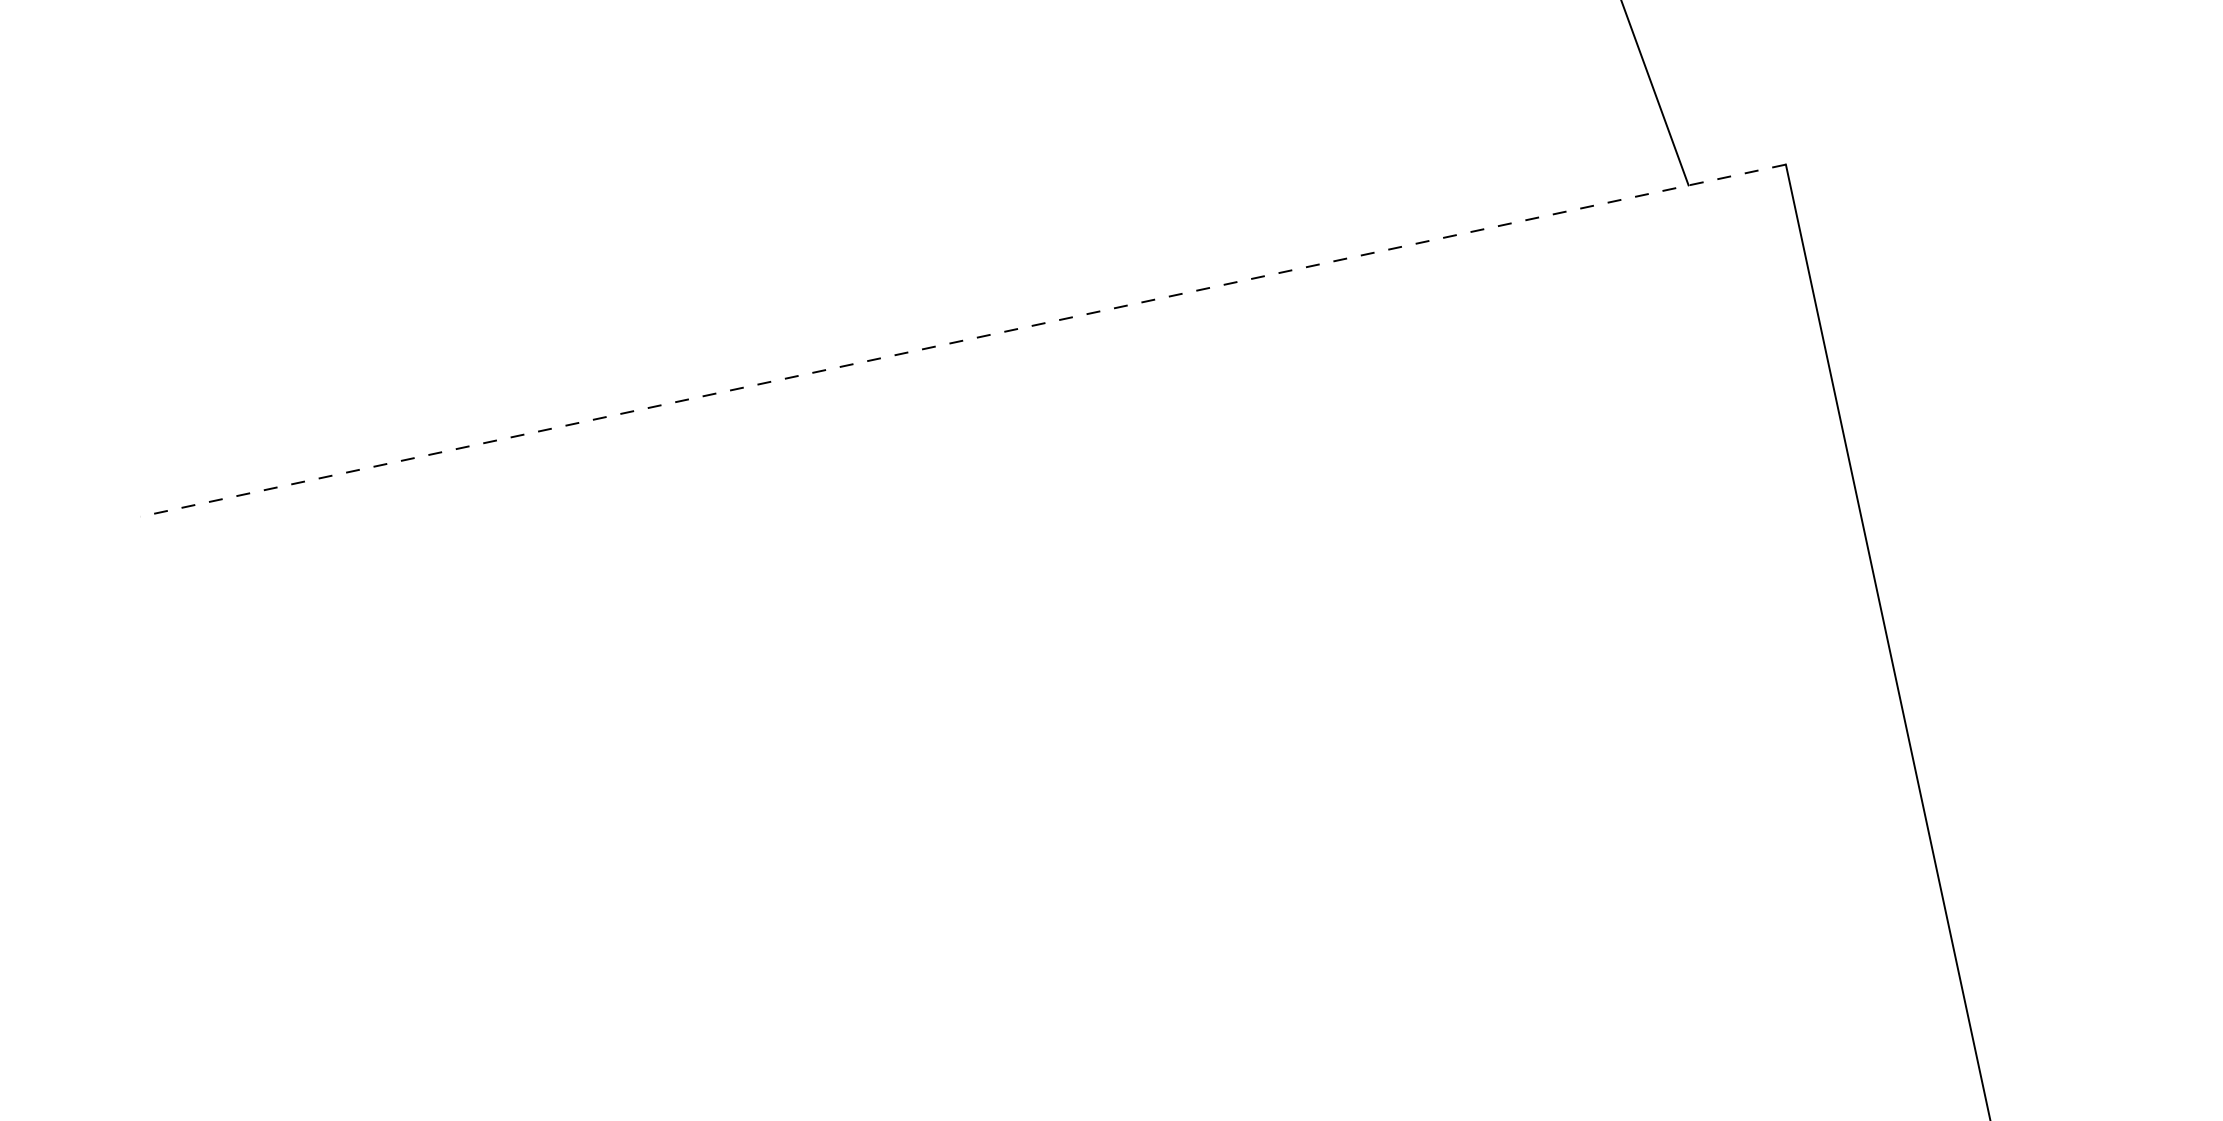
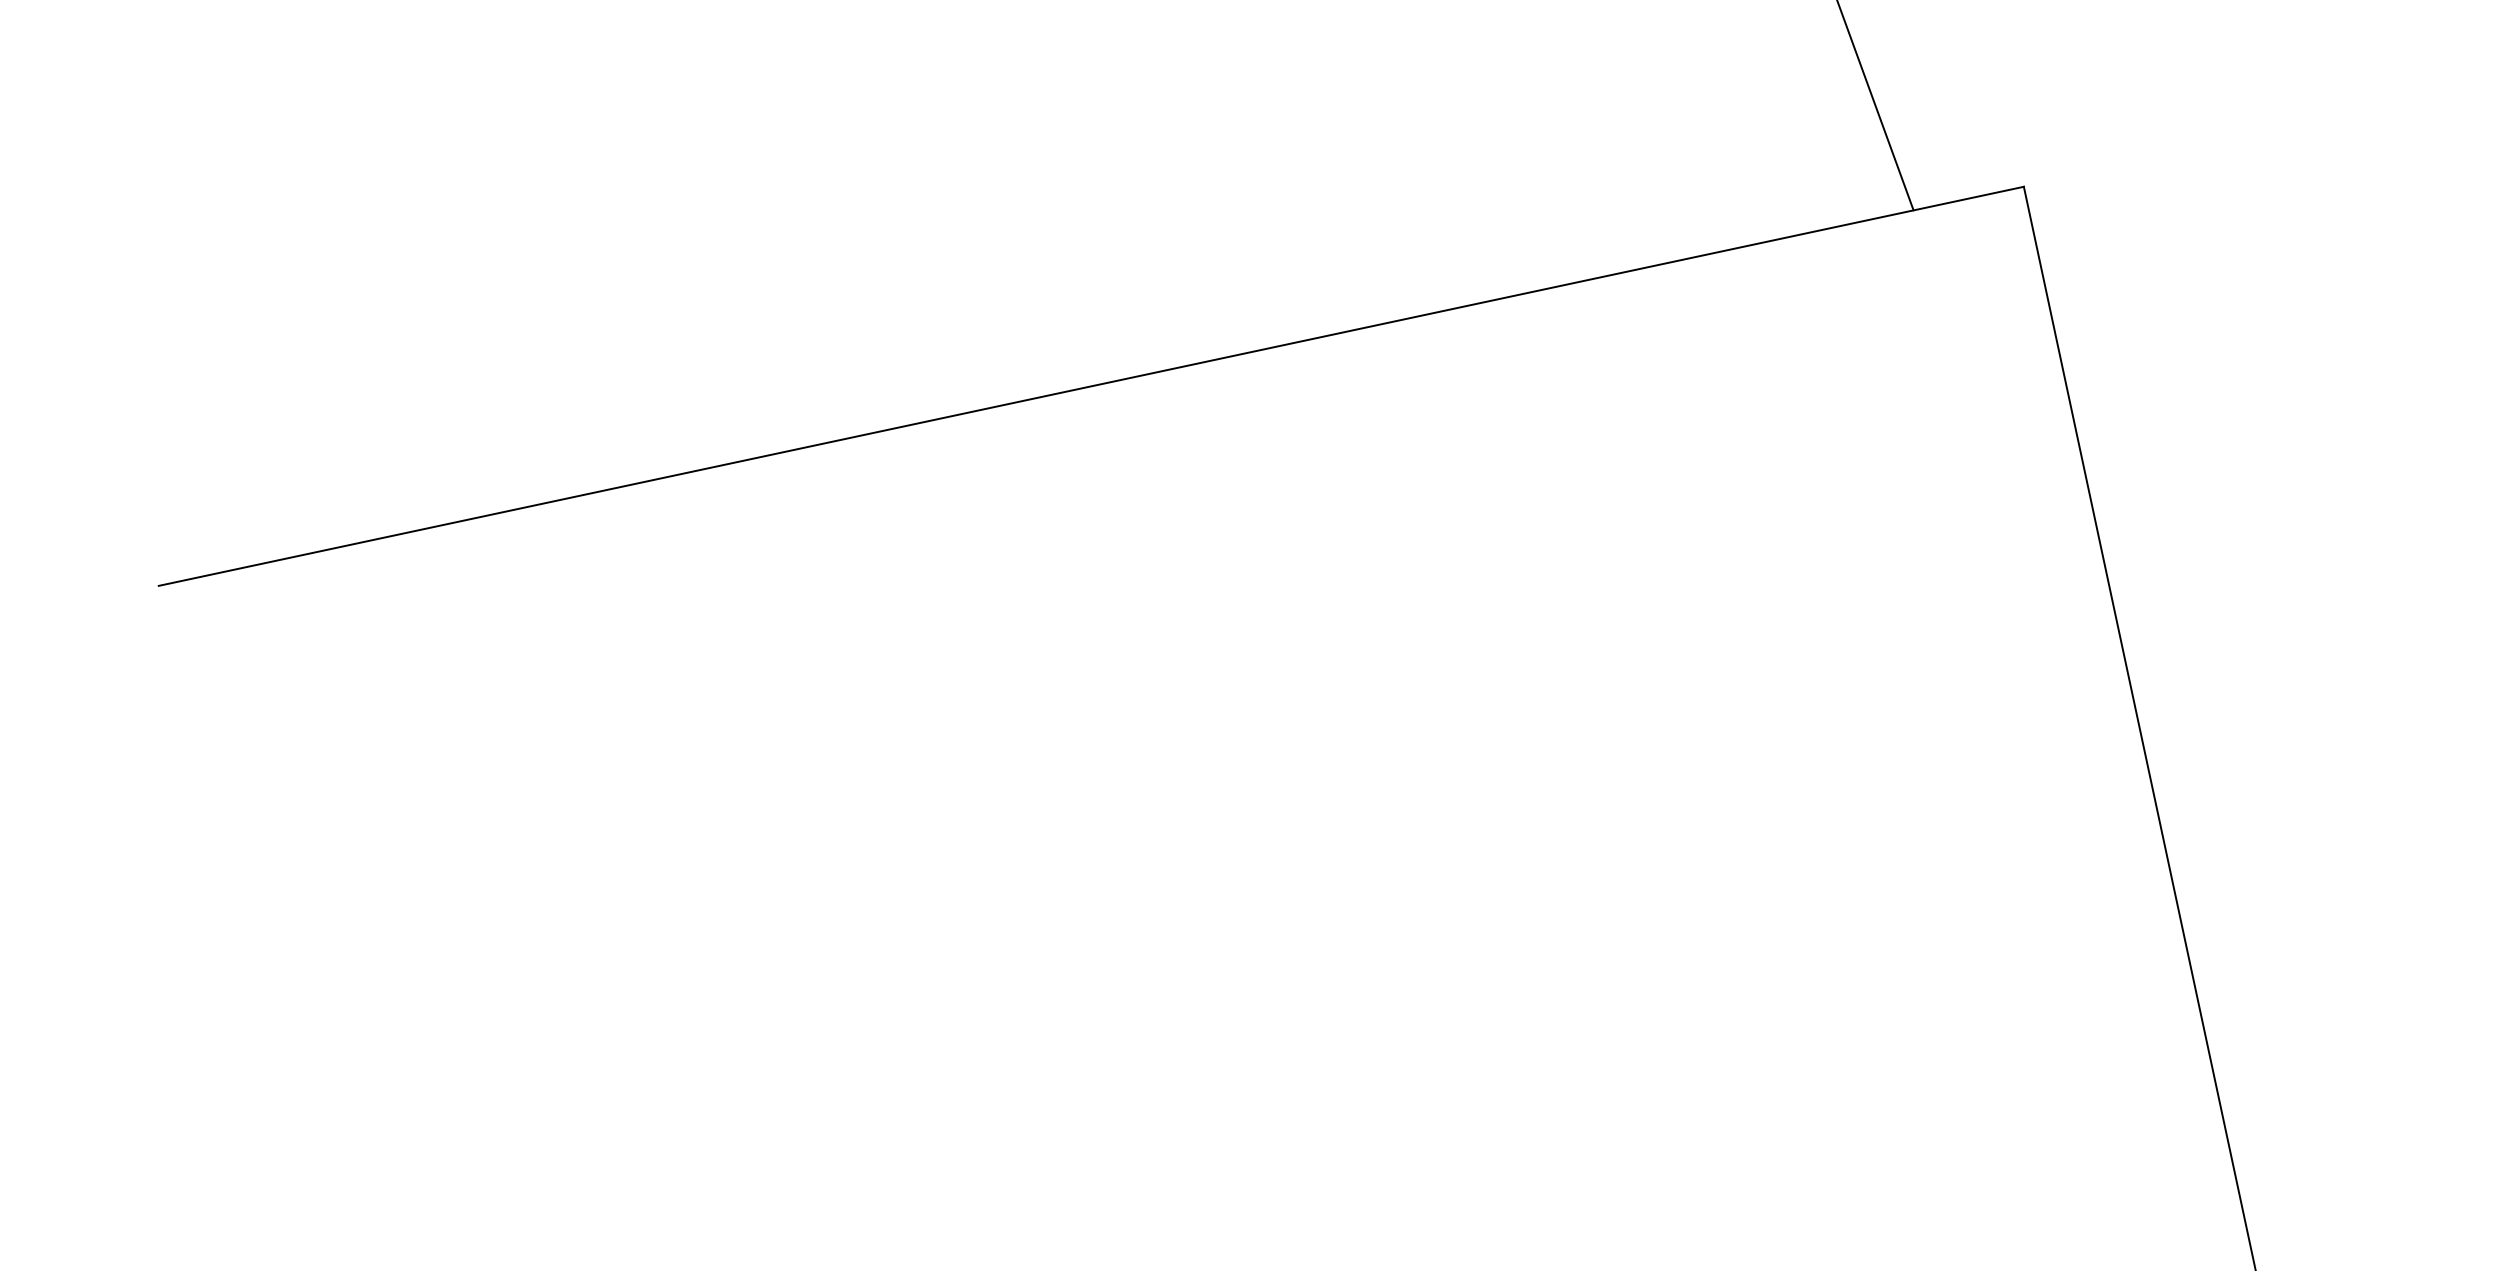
line: (963, 340) -> (1091, 386), dashed -> solid

